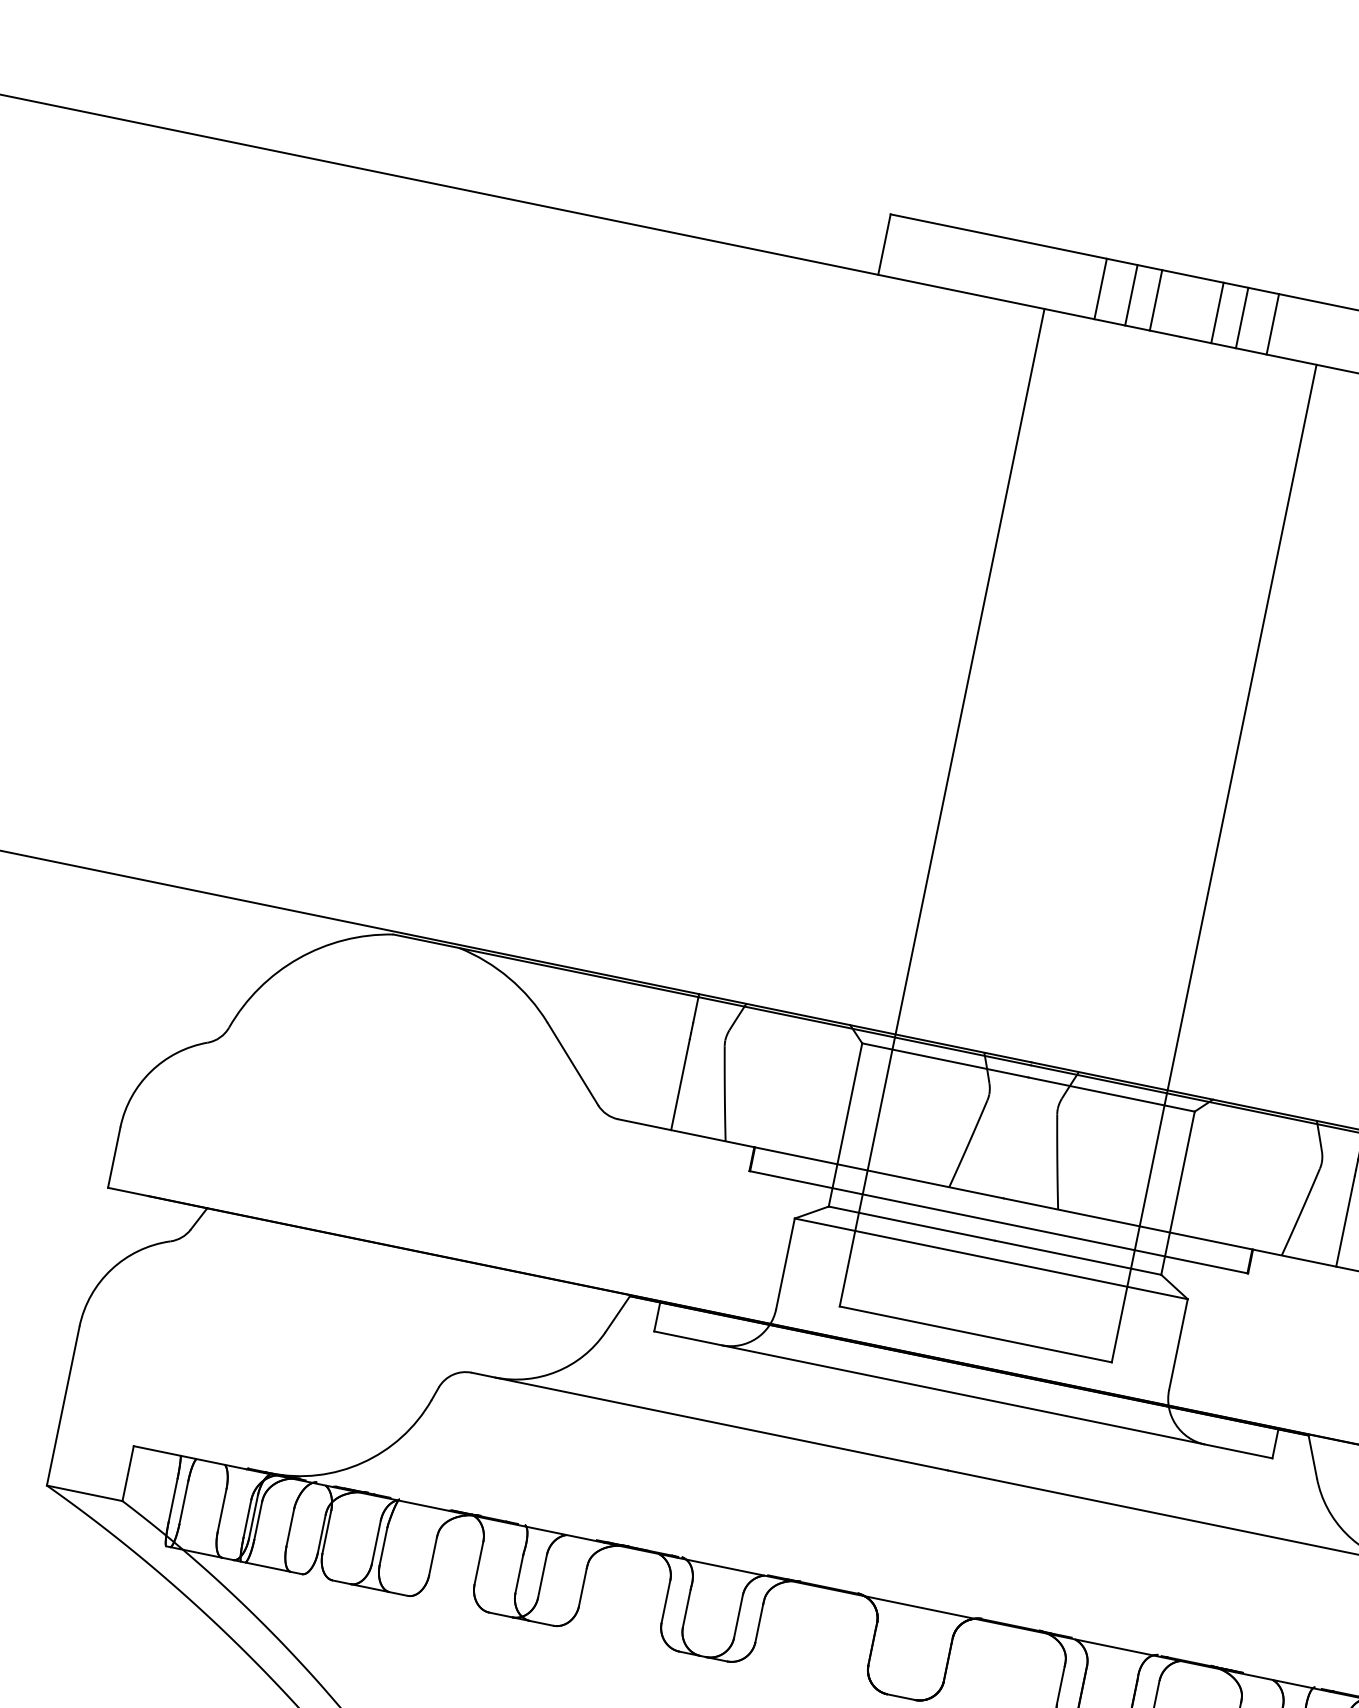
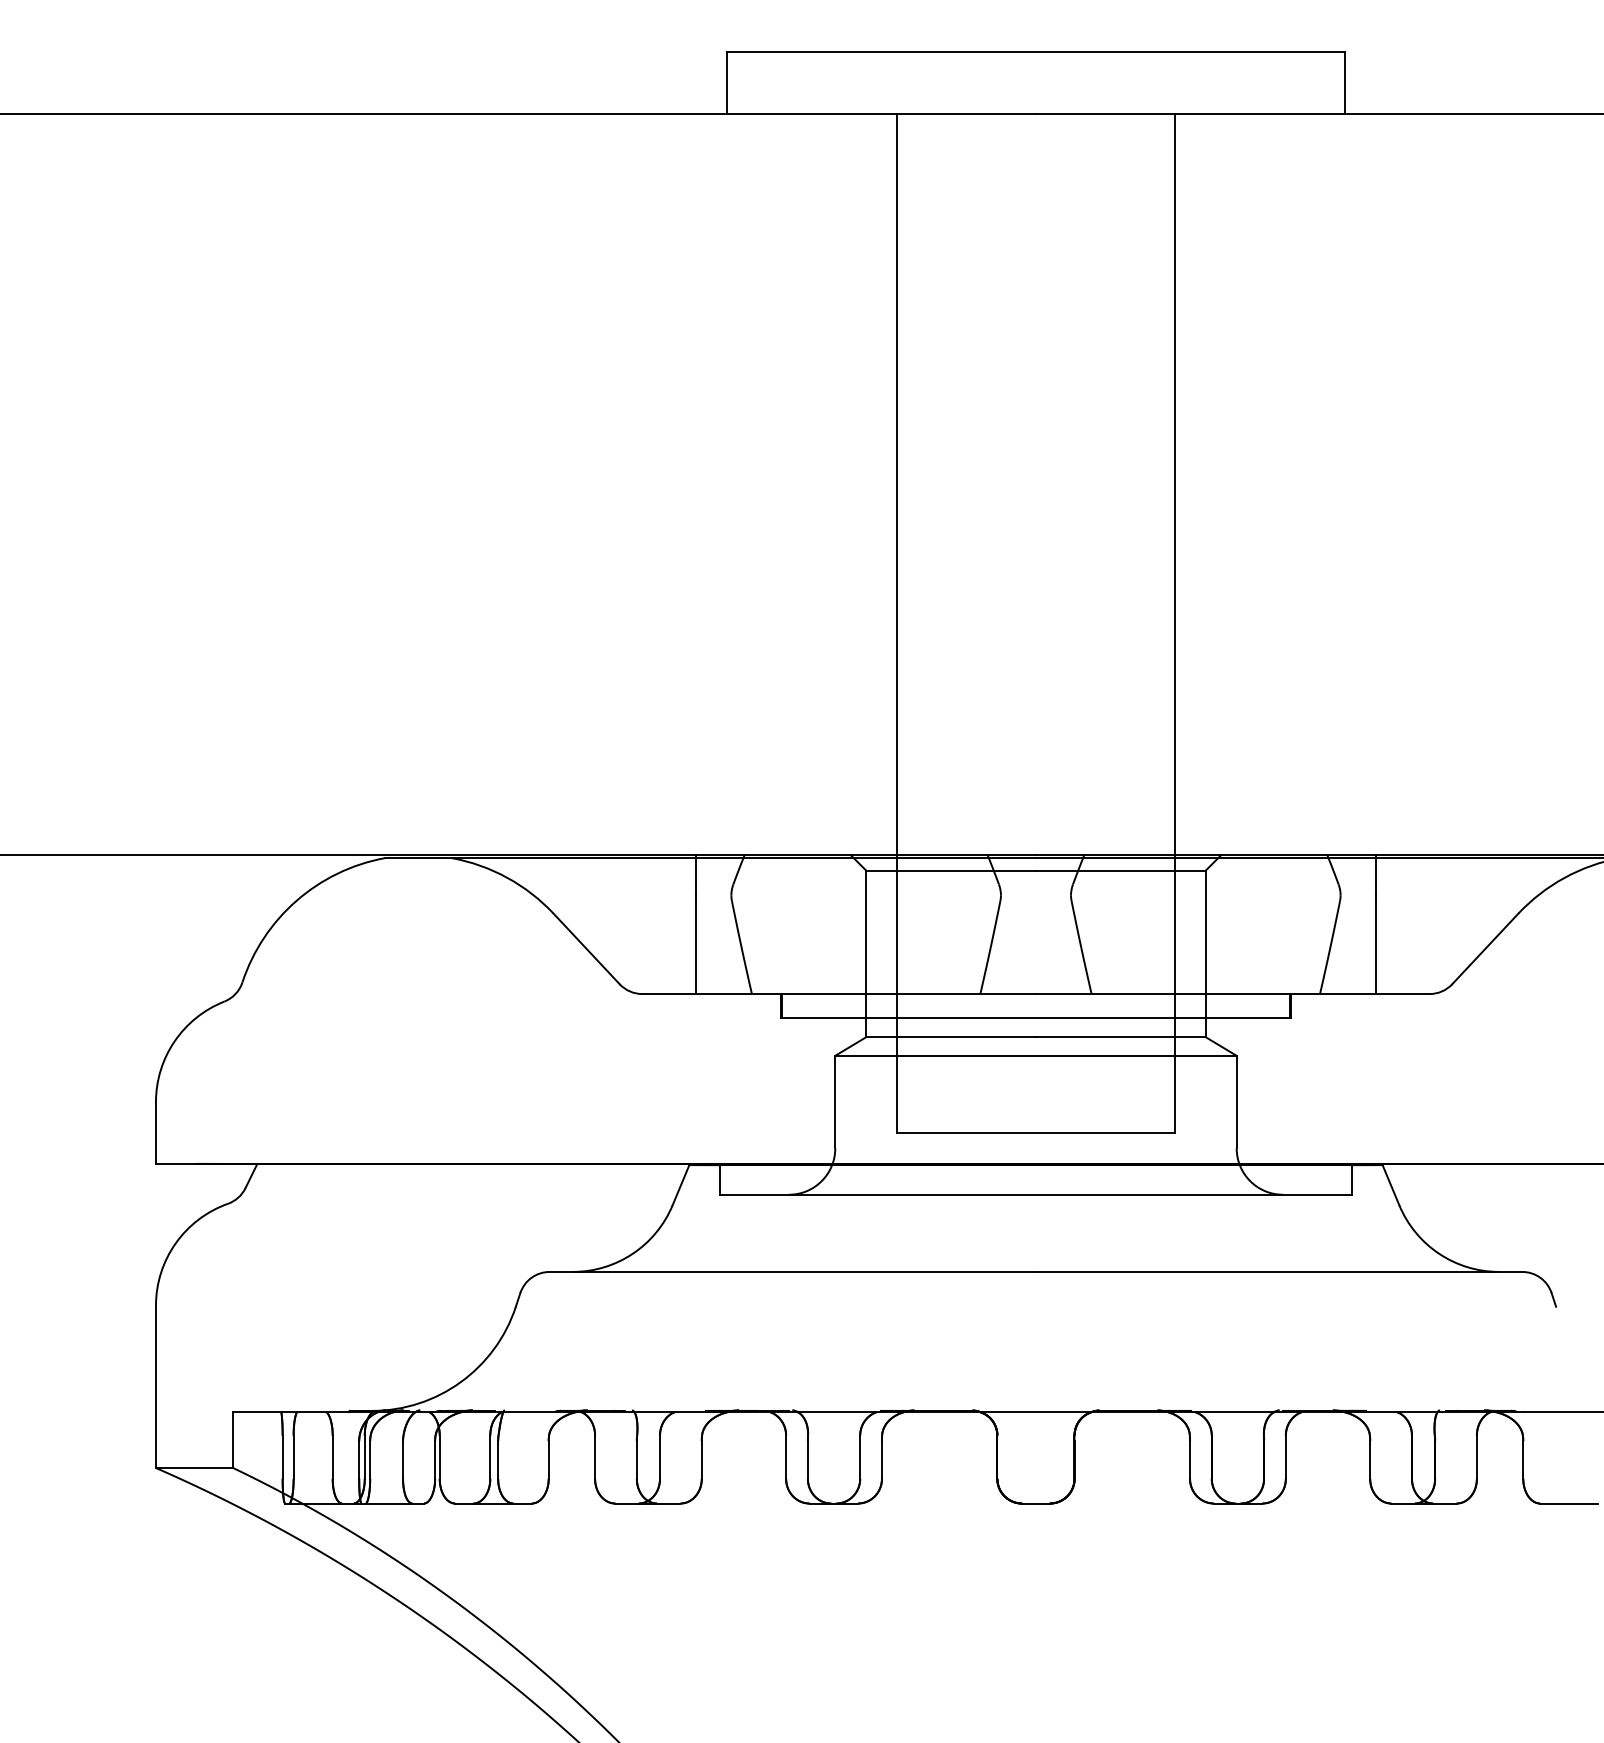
line: (1101, 289) -> (948, 83), removed
line: (1131, 295) -> (979, 83), removed
line: (1155, 300) -> (1004, 83), removed
line: (1217, 313) -> (1067, 83), removed
line: (1242, 318) -> (1092, 83), removed
line: (1272, 324) -> (1123, 83), removed

